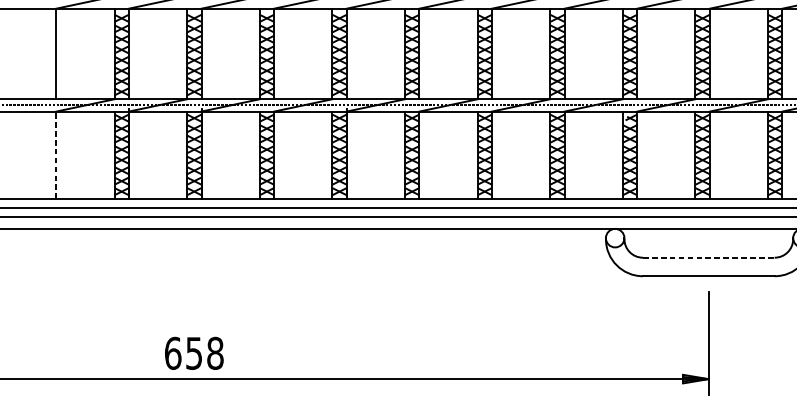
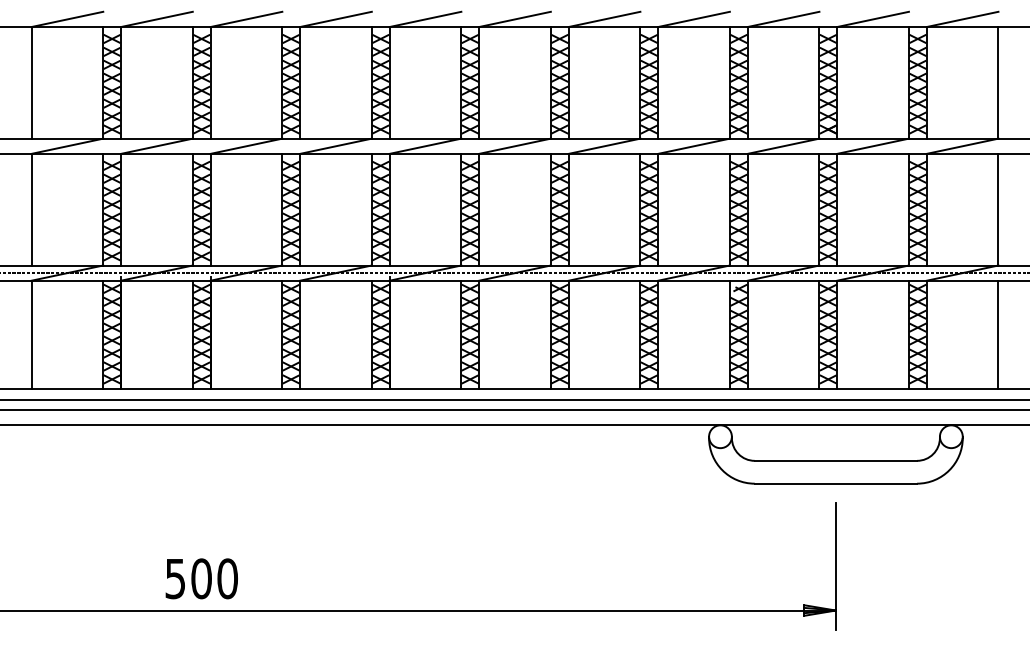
line: (56, 155) -> (31, 334), dashed -> solid
line: (709, 257) -> (836, 460), dashed -> solid
text: (194, 353) -> (201, 578), 658 -> 500

